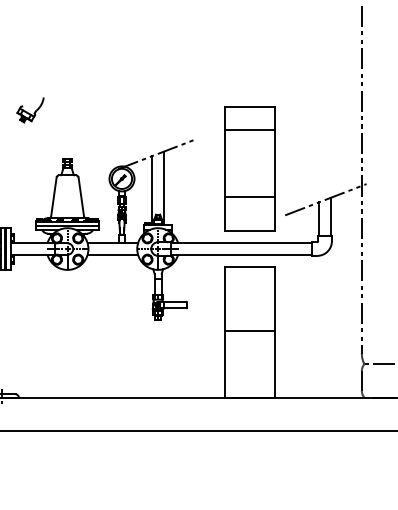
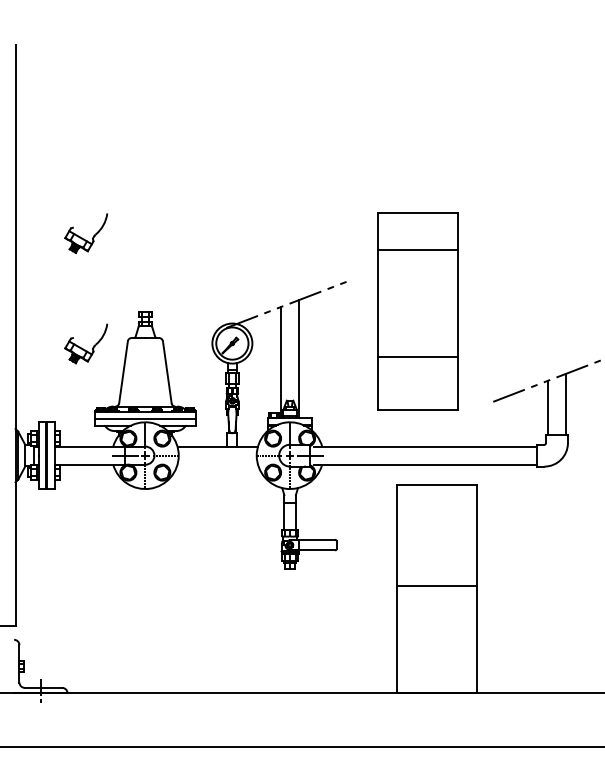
part: (249, 168) -> (416, 310), moved
part: (30, 179) -> (86, 344), added
line: (112, 254) -> (217, 464), removed

